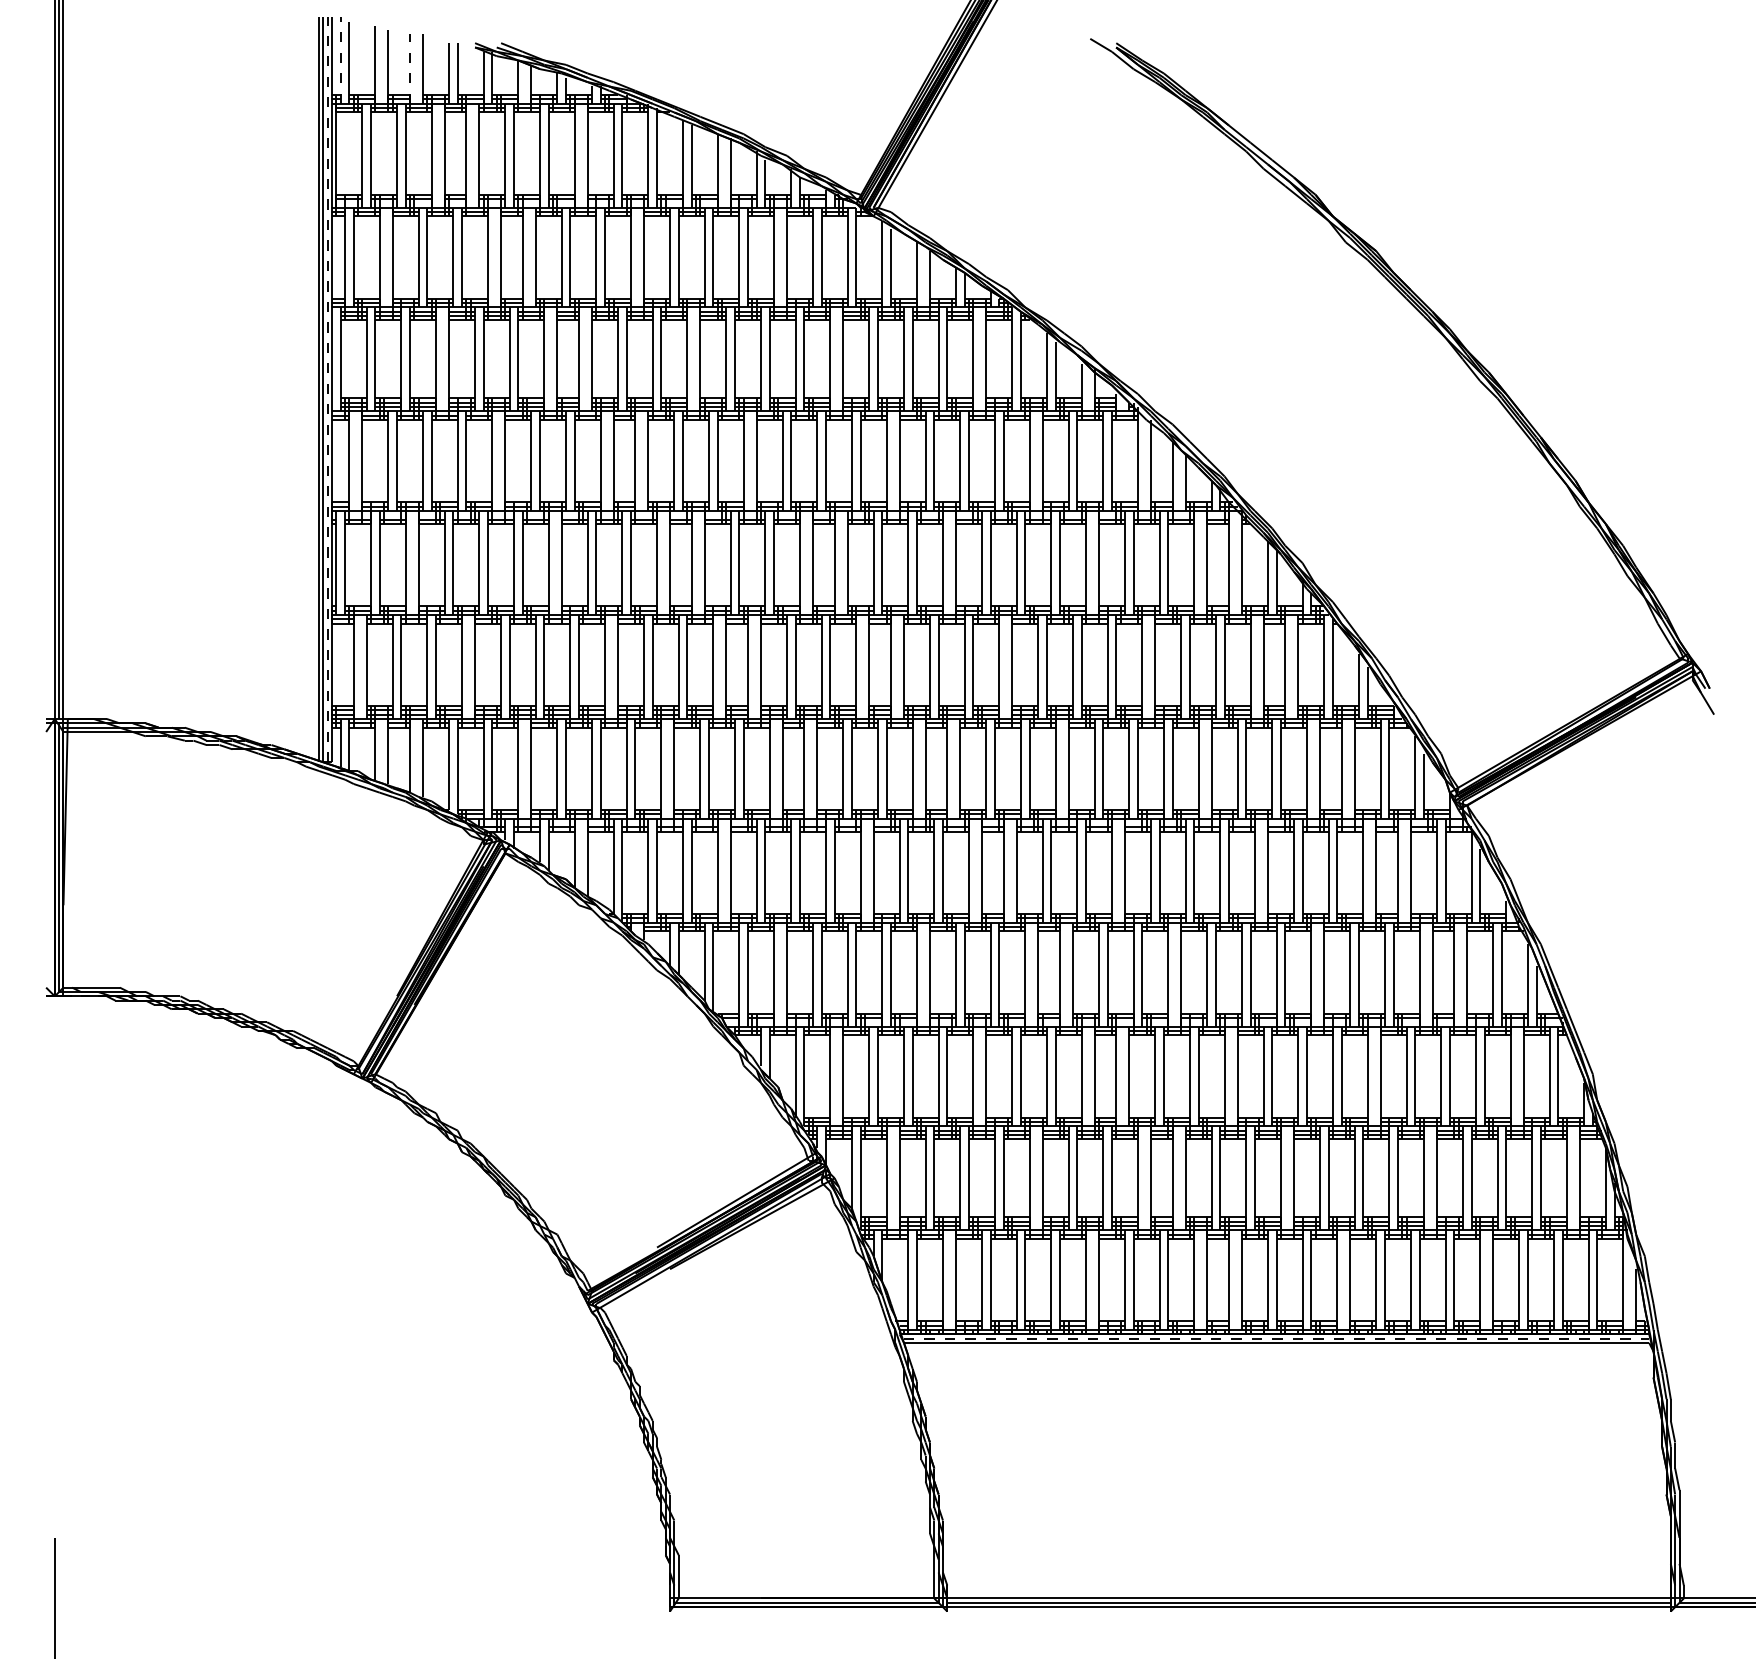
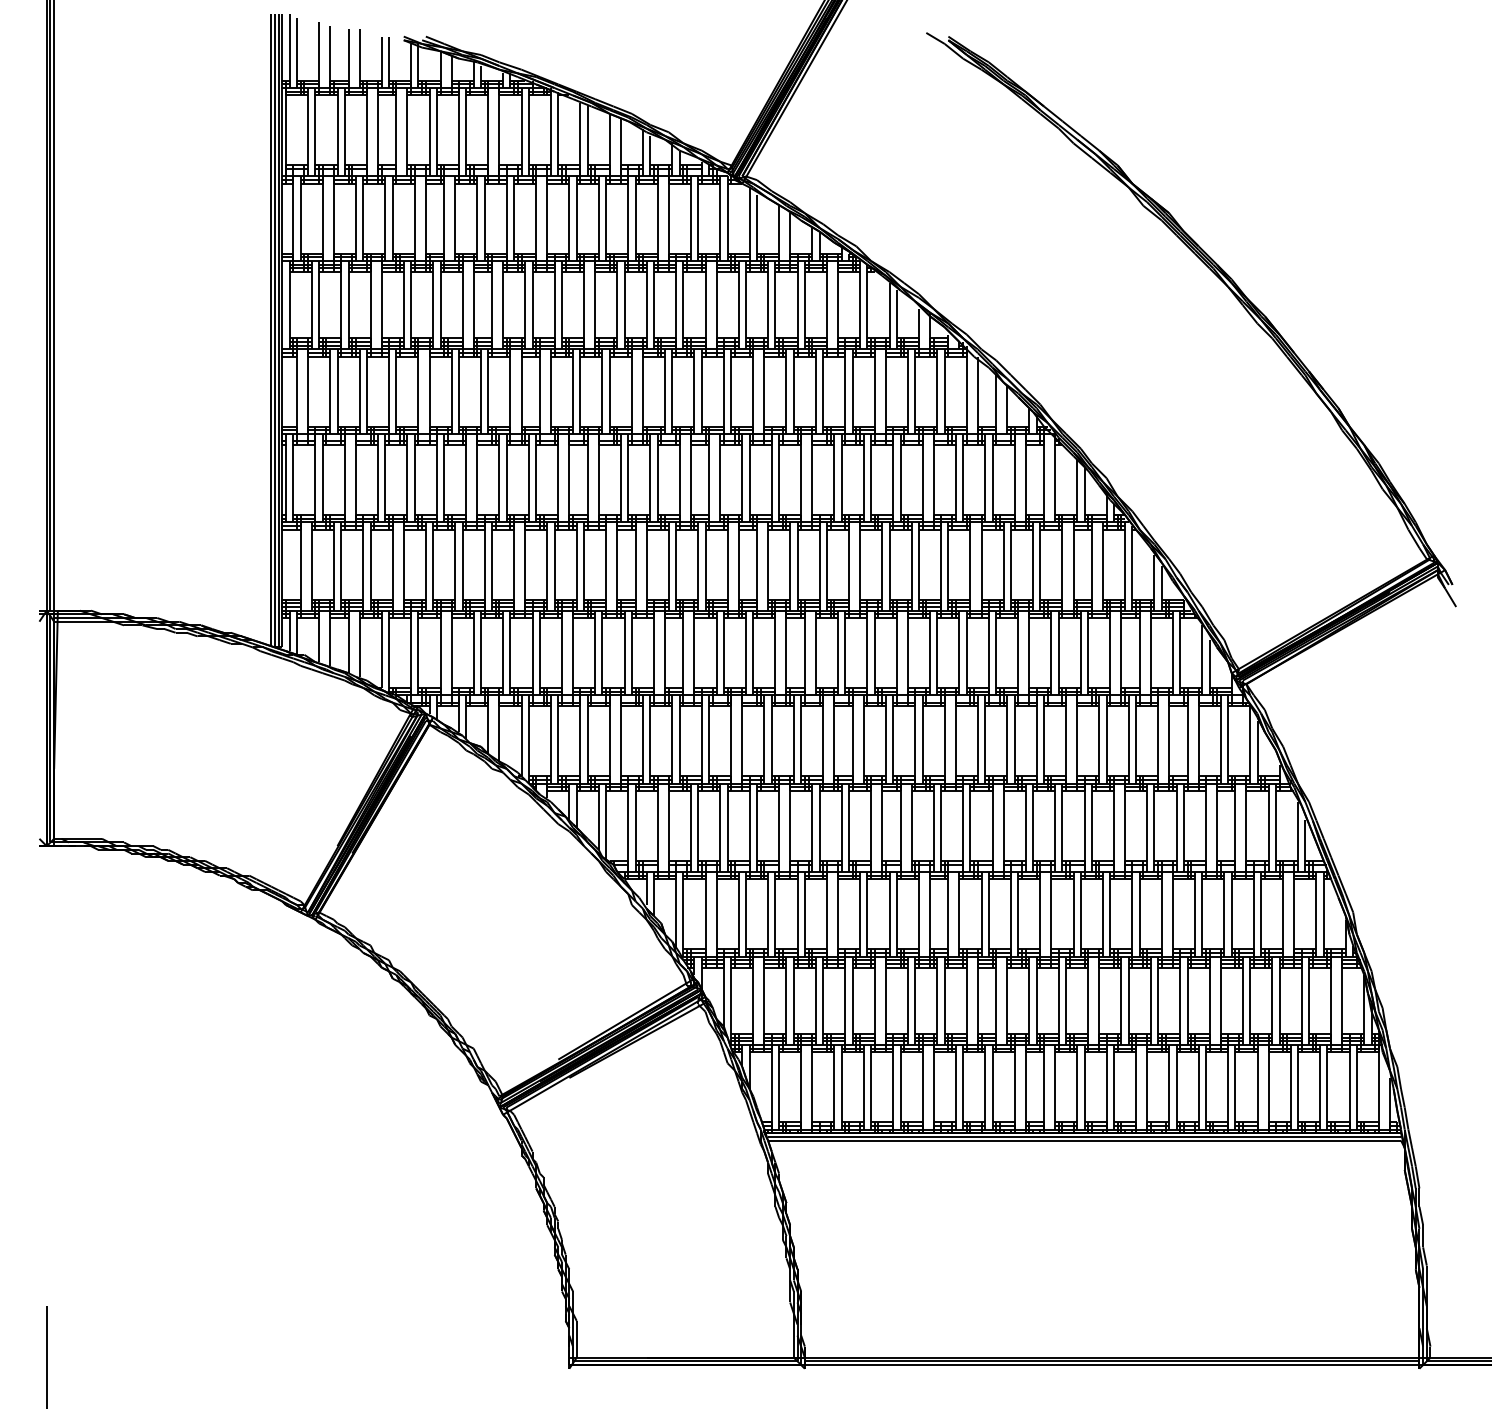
line: (340, 59) -> (289, 50), dashed -> solid
line: (410, 69) -> (348, 58), dashed -> solid
line: (327, 389) -> (278, 330), dashed -> solid
line: (1276, 1338) -> (1084, 1136), dashed -> solid

